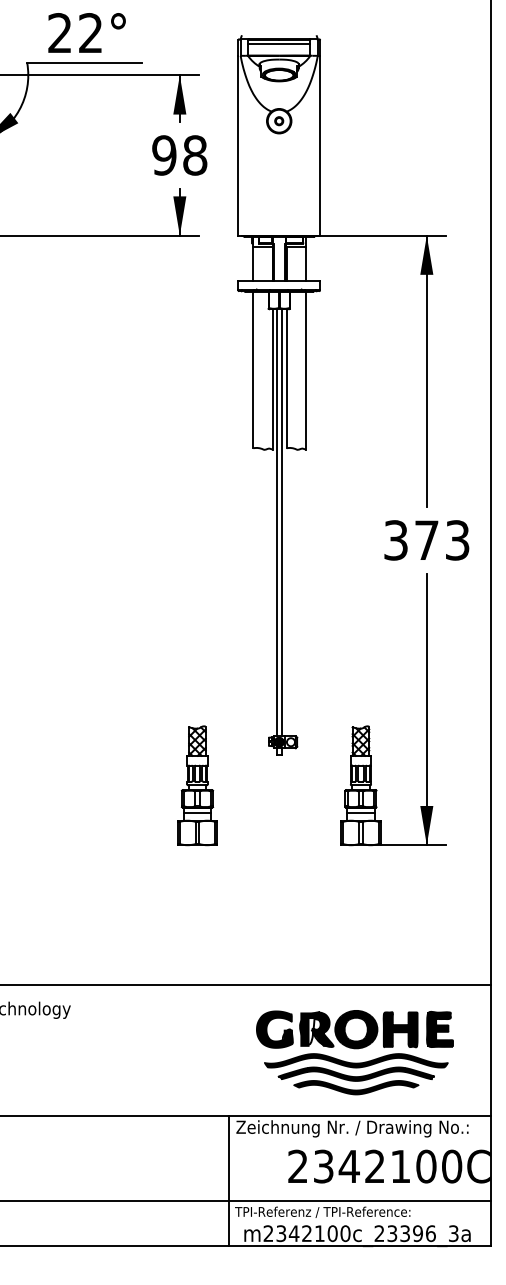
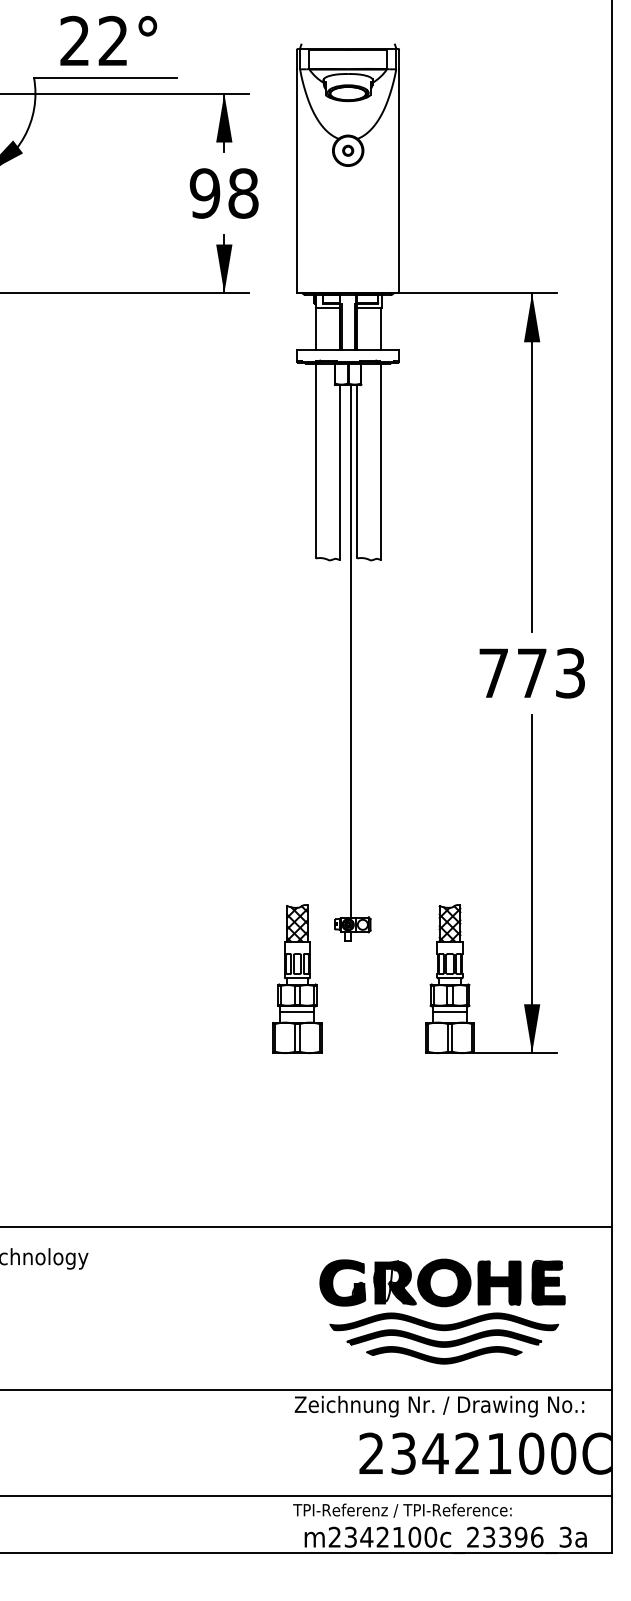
line: (278, 43) -> (347, 53), removed
line: (276, 522) -> (344, 650), removed
text: (395, 540) -> (493, 673), 373 -> 773
part: (197, 785) -> (297, 978), moved
line: (229, 1180) -> (286, 1471), removed

